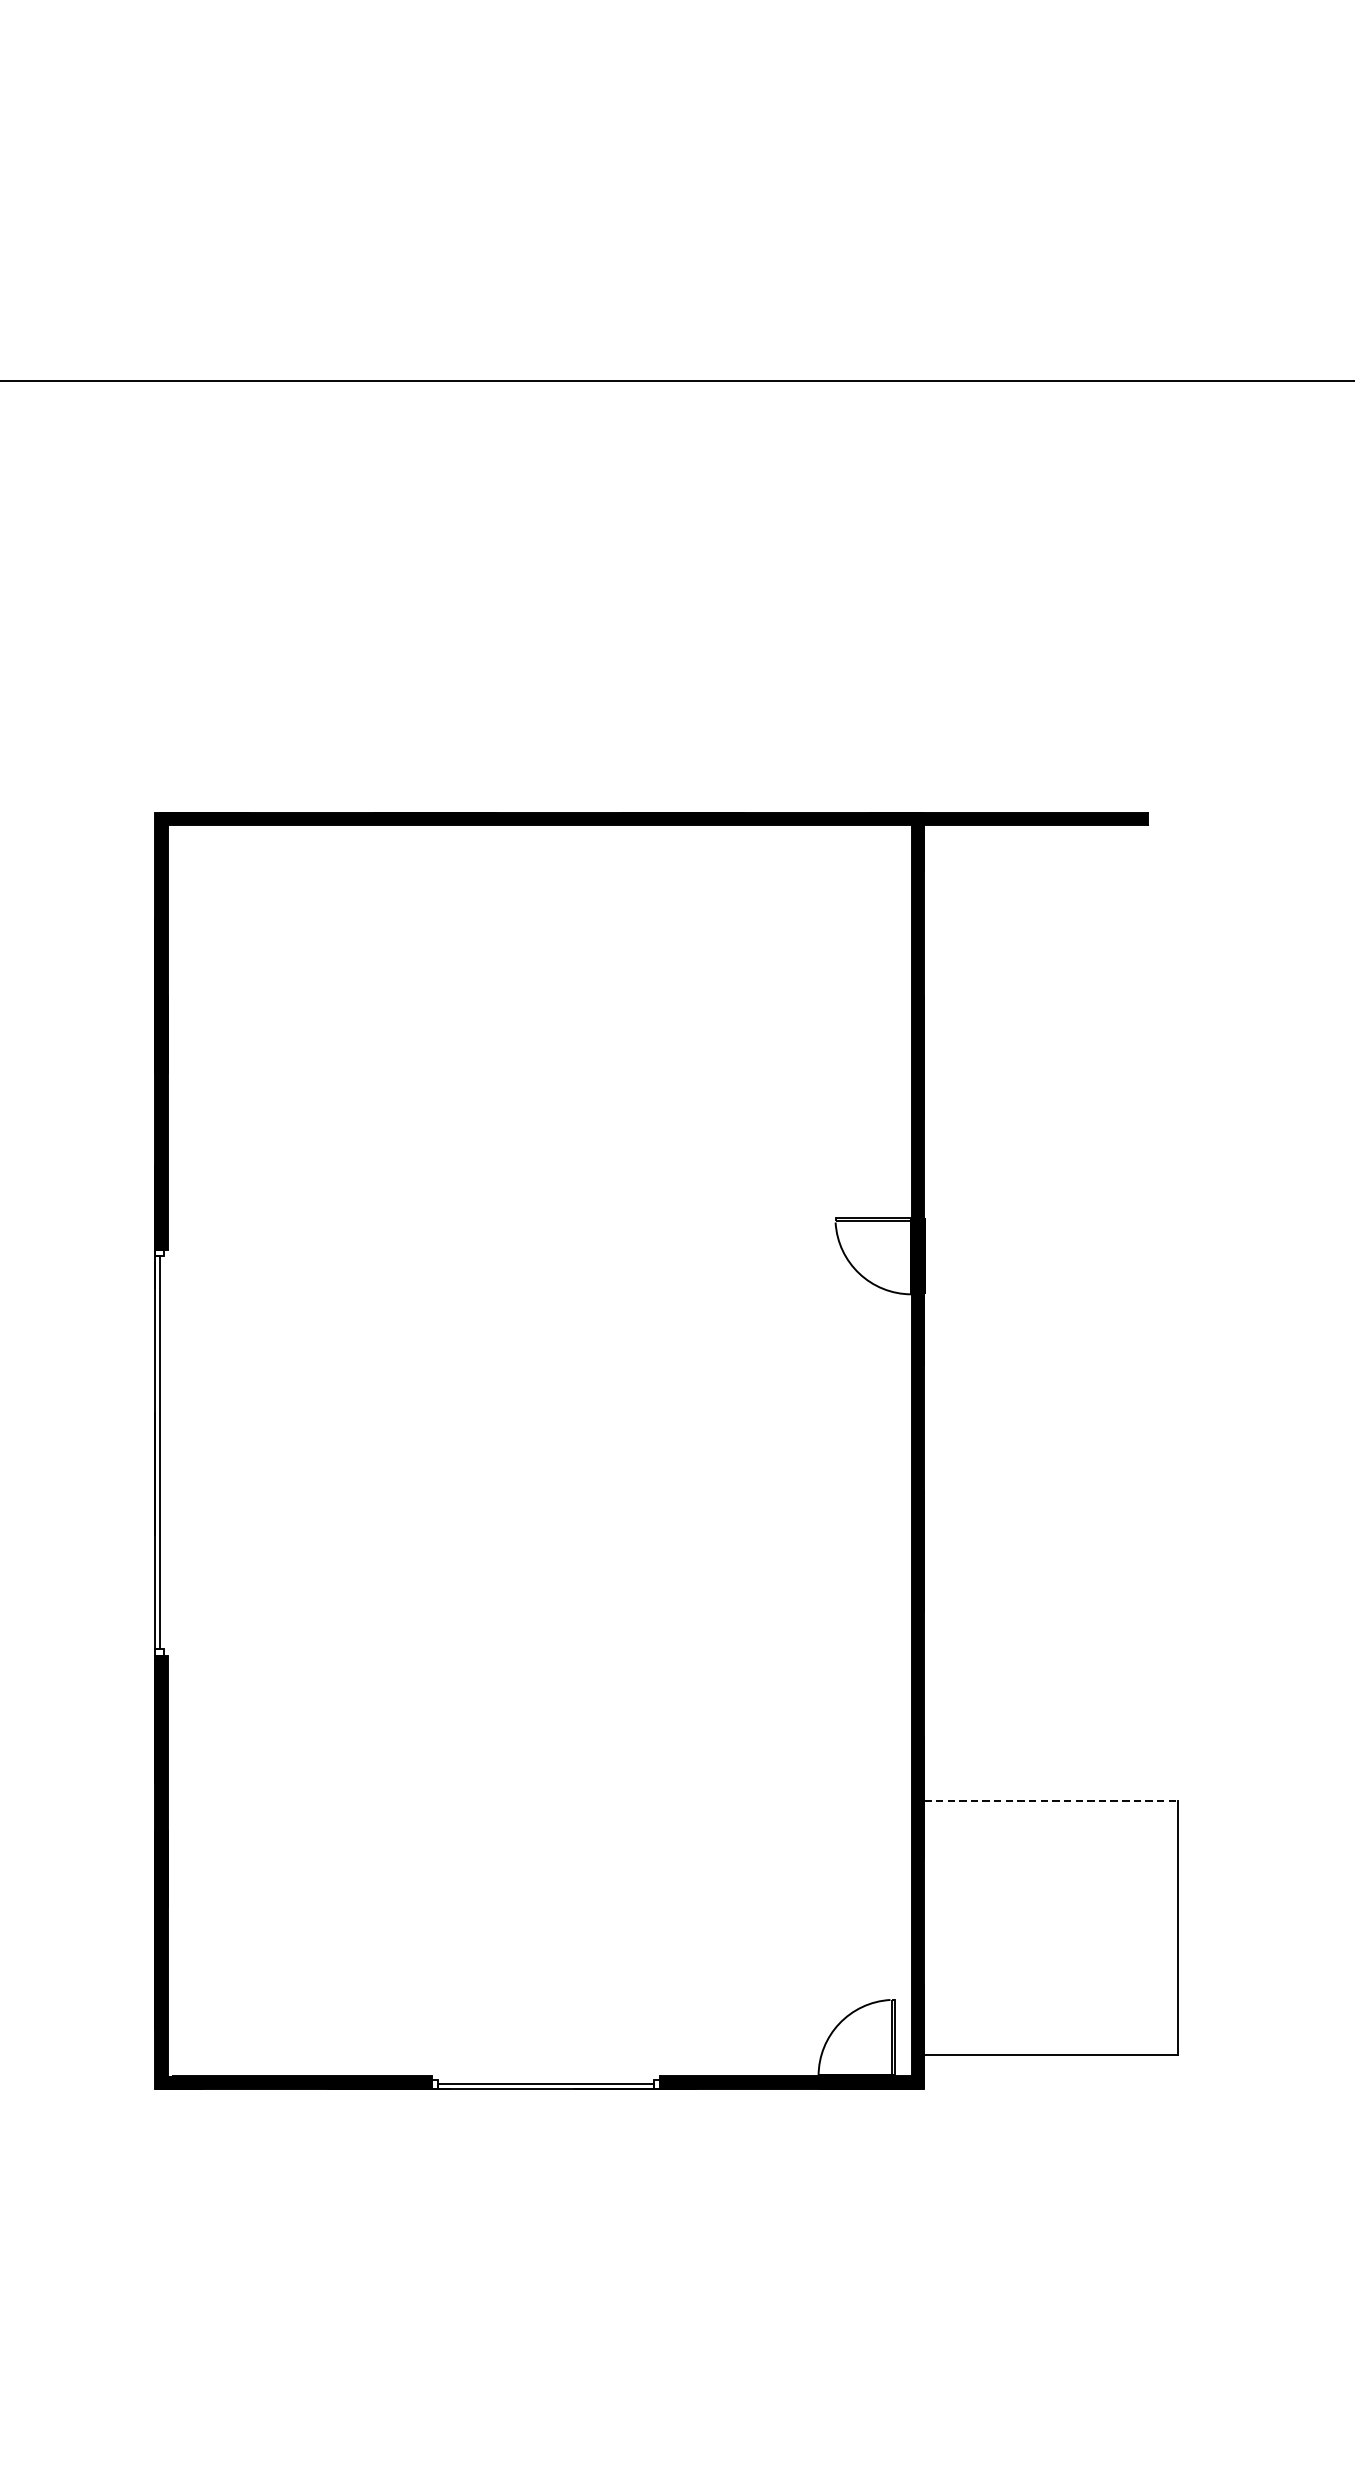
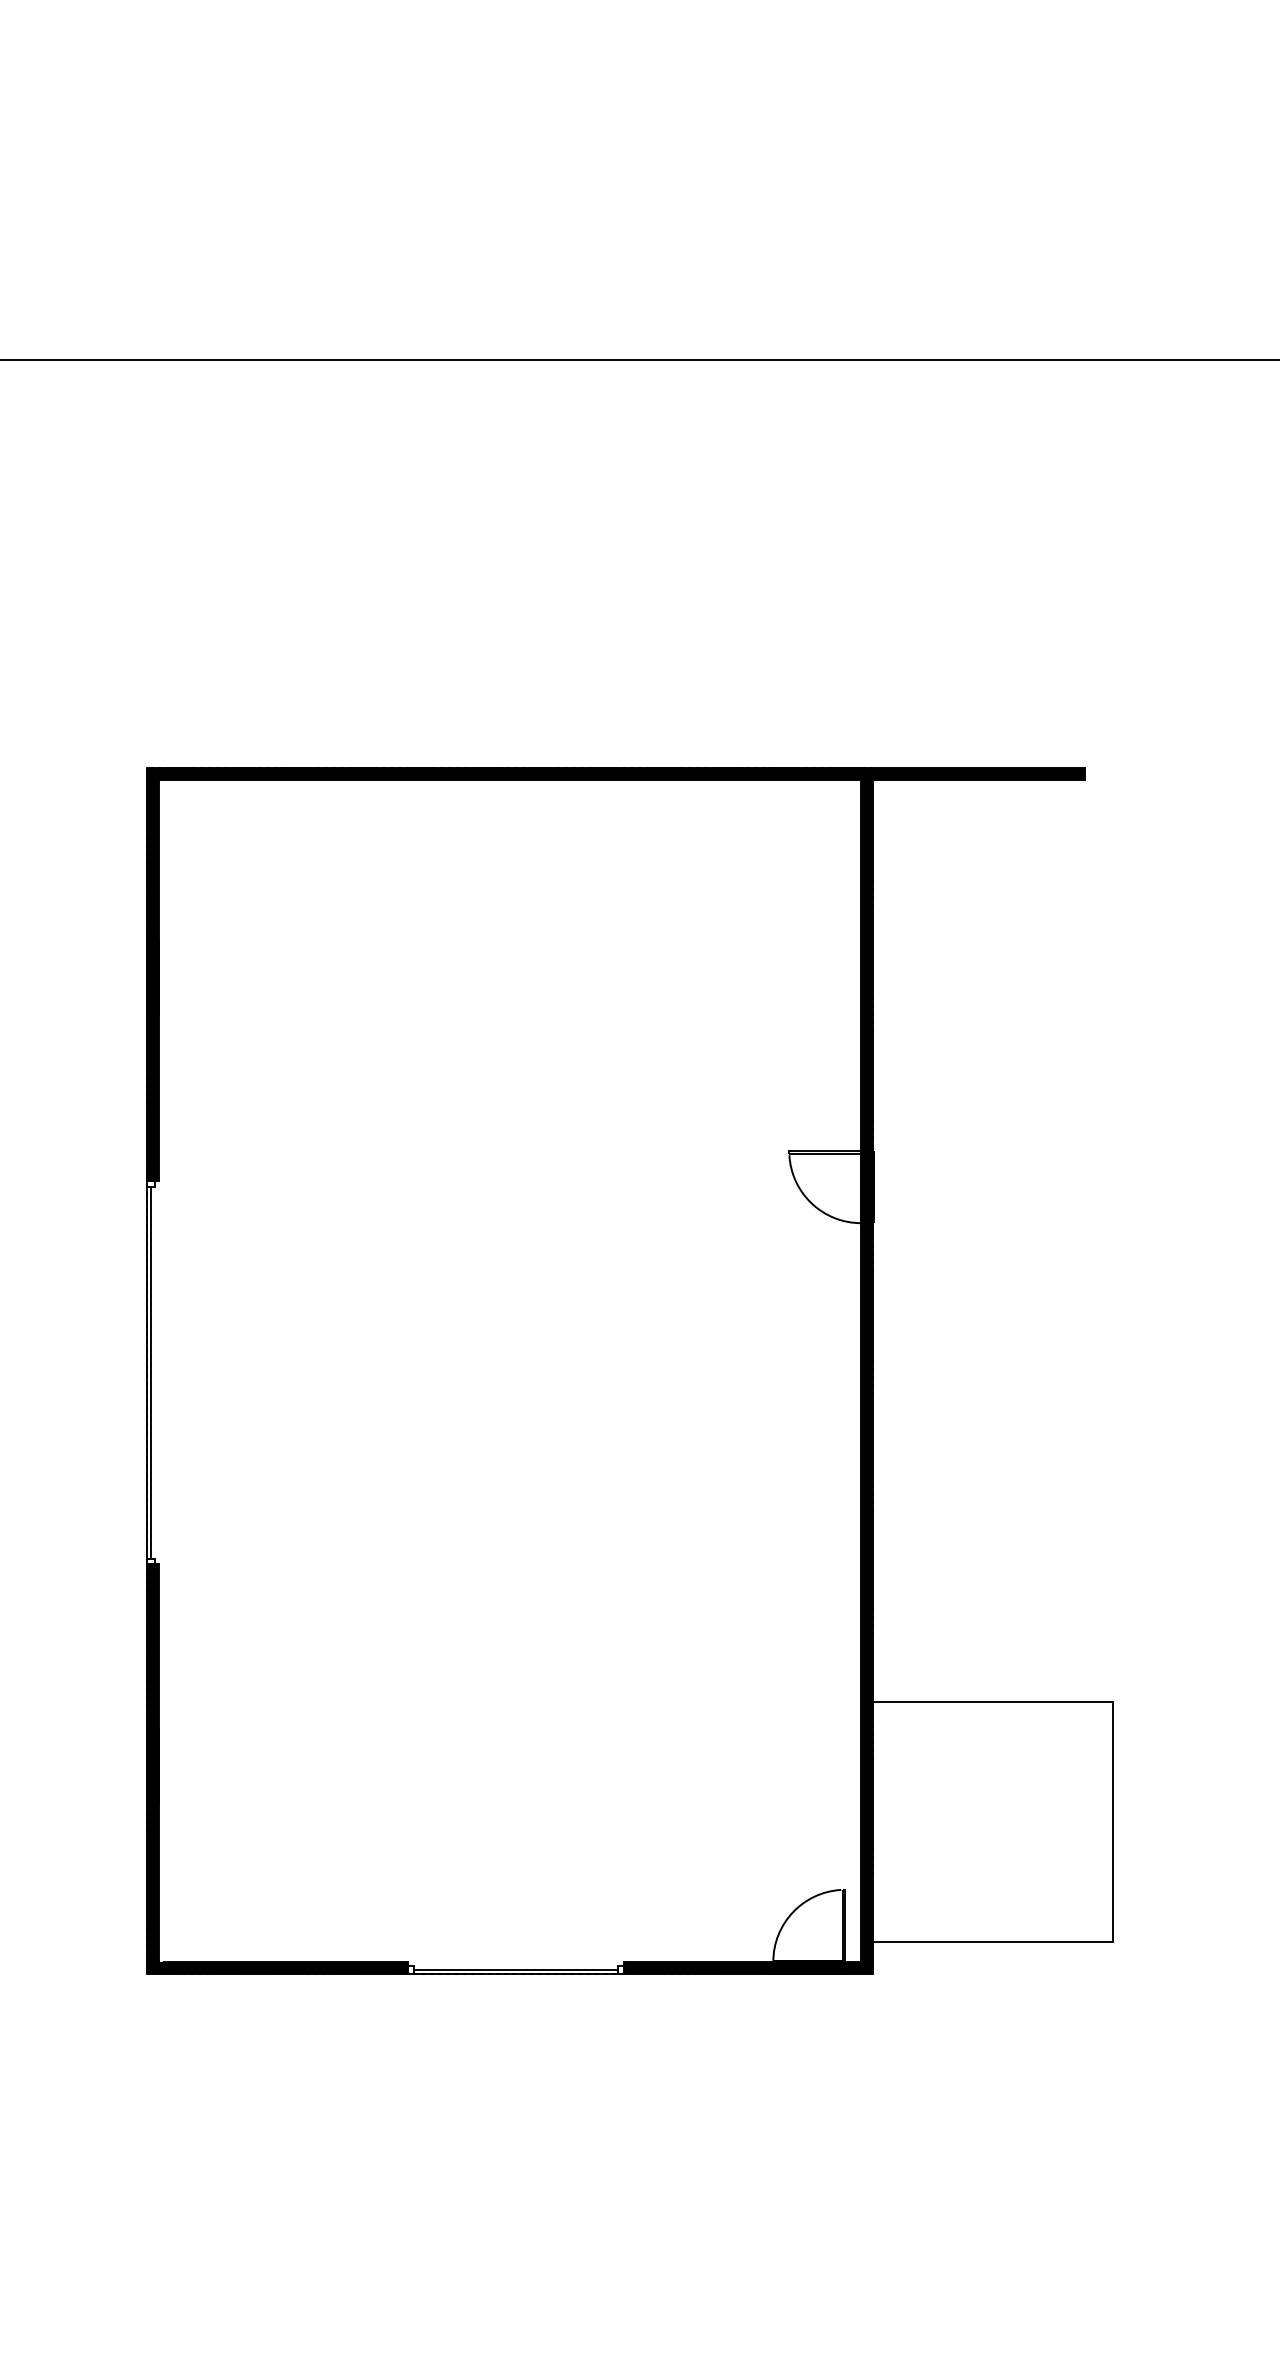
line: (1050, 1801) -> (992, 1702), dashed -> solid

